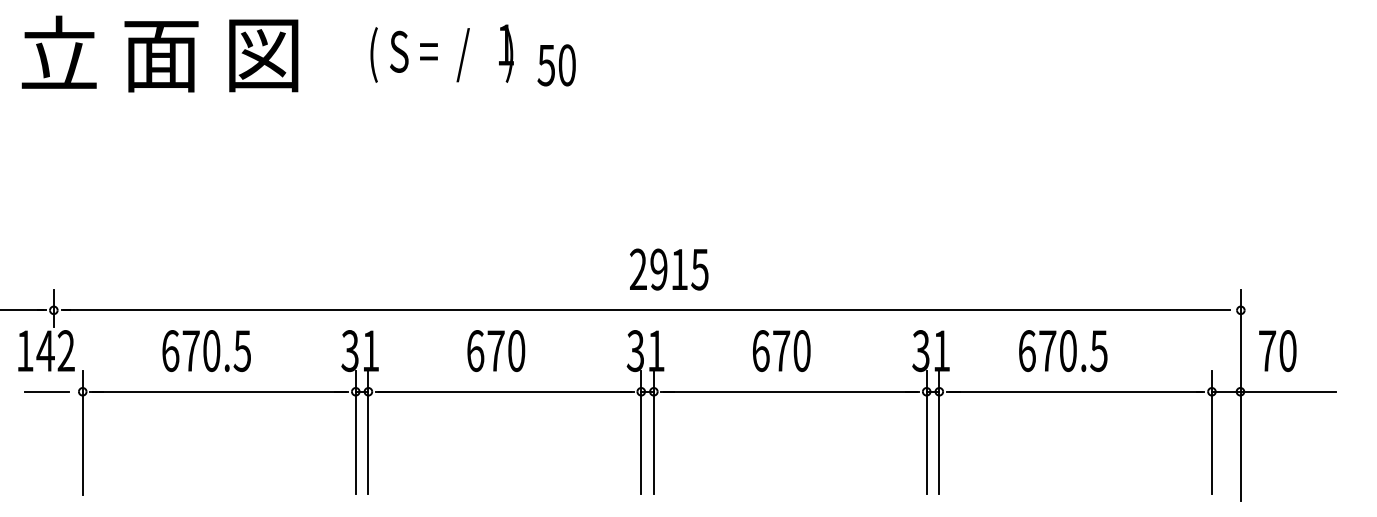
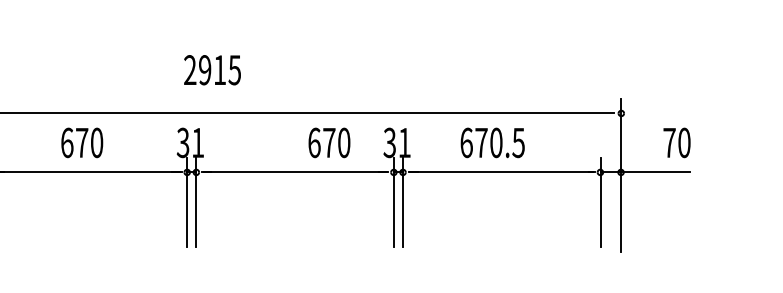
text: (669, 269) -> (212, 70), moved
text: (781, 351) -> (329, 143), moved
text: (1277, 351) -> (676, 143), moved

